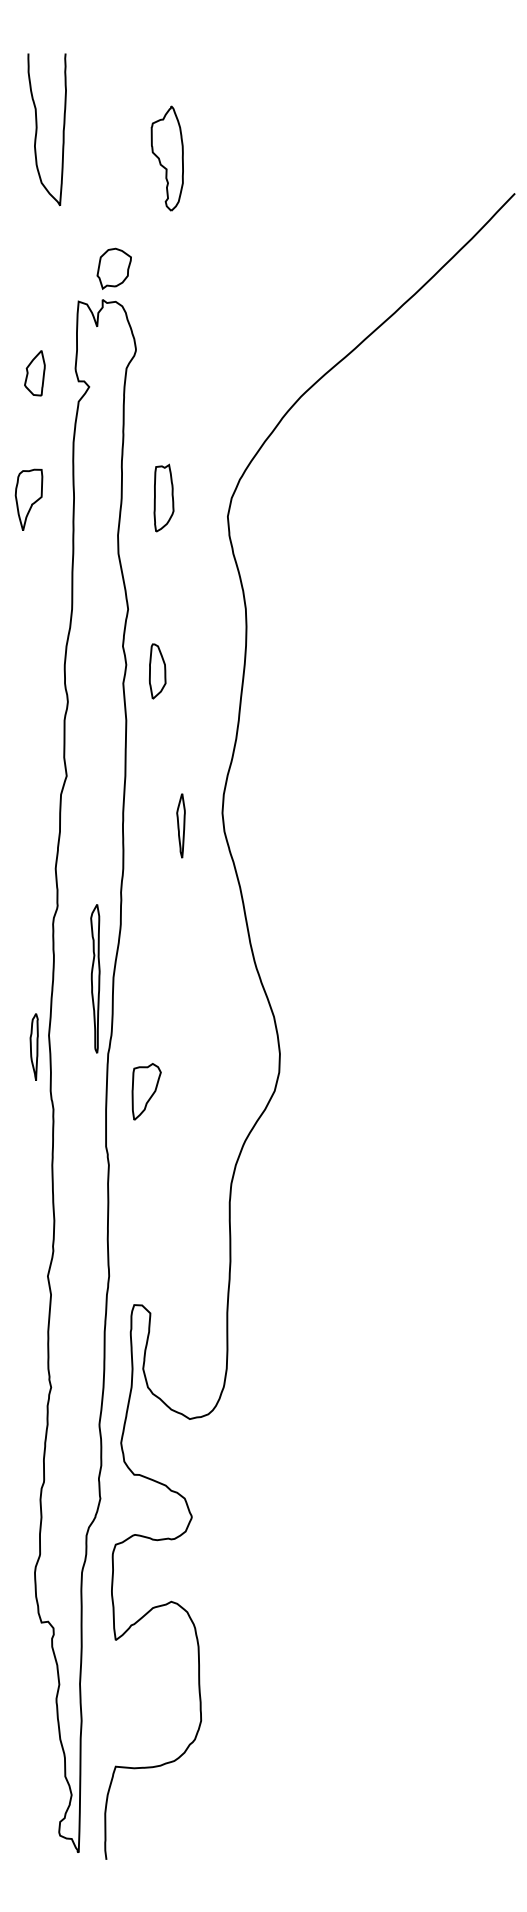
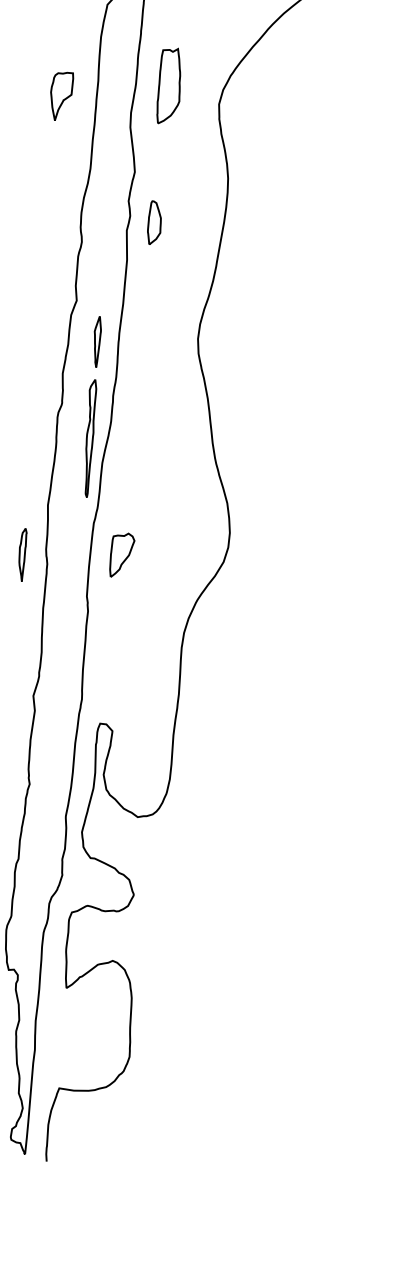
part: (163, 497) -> (169, 85), size x1.43
part: (28, 499) -> (60, 96), moved
part: (180, 825) -> (96, 341), moved
part: (95, 978) -> (89, 438), moved
part: (33, 1046) -> (21, 554), moved

